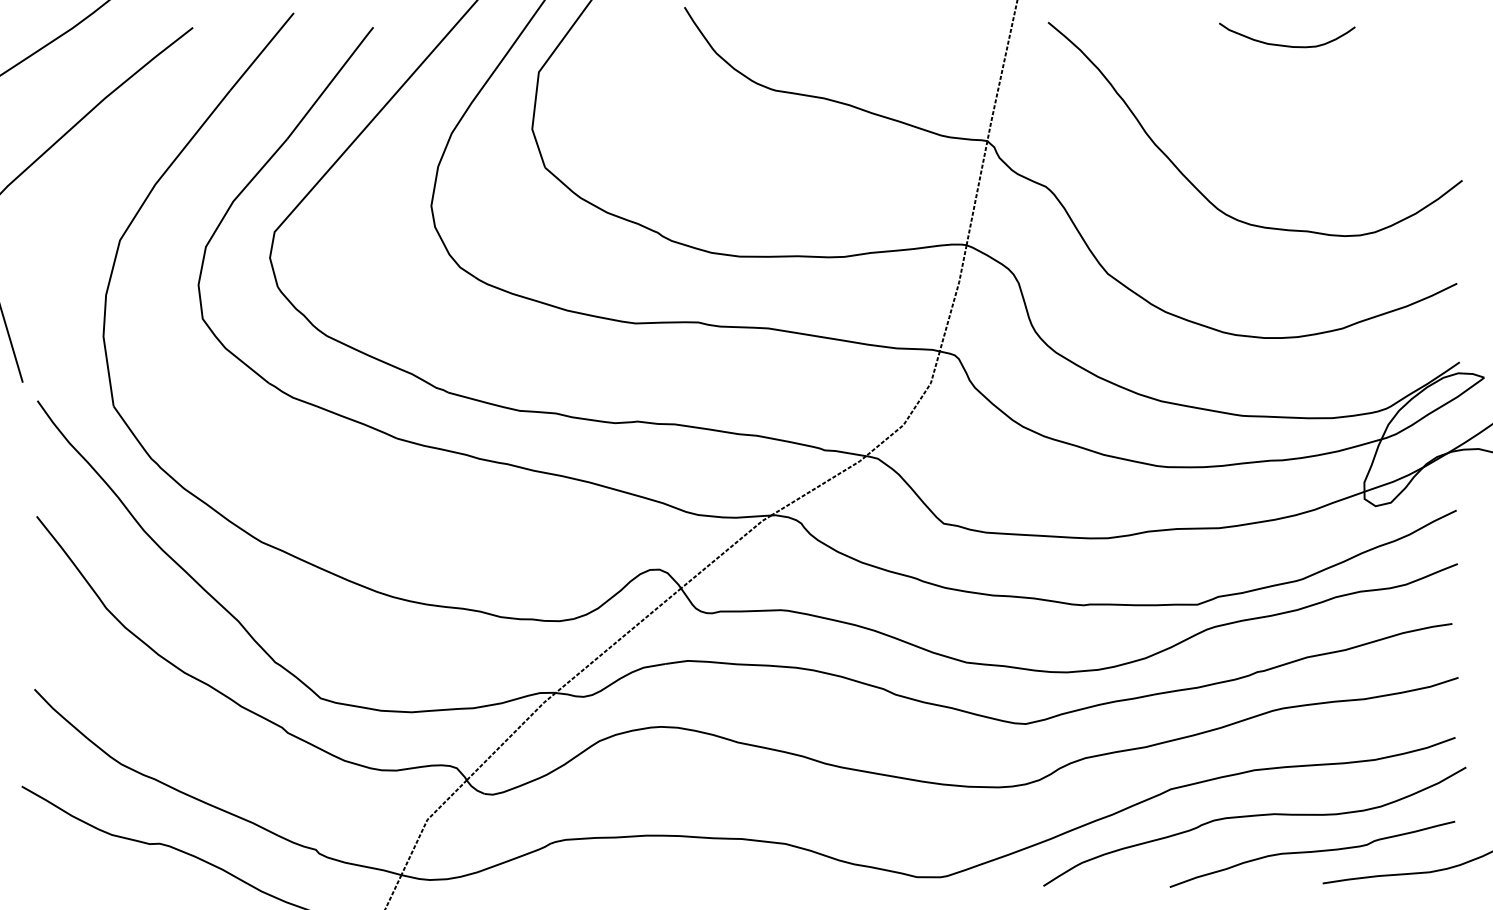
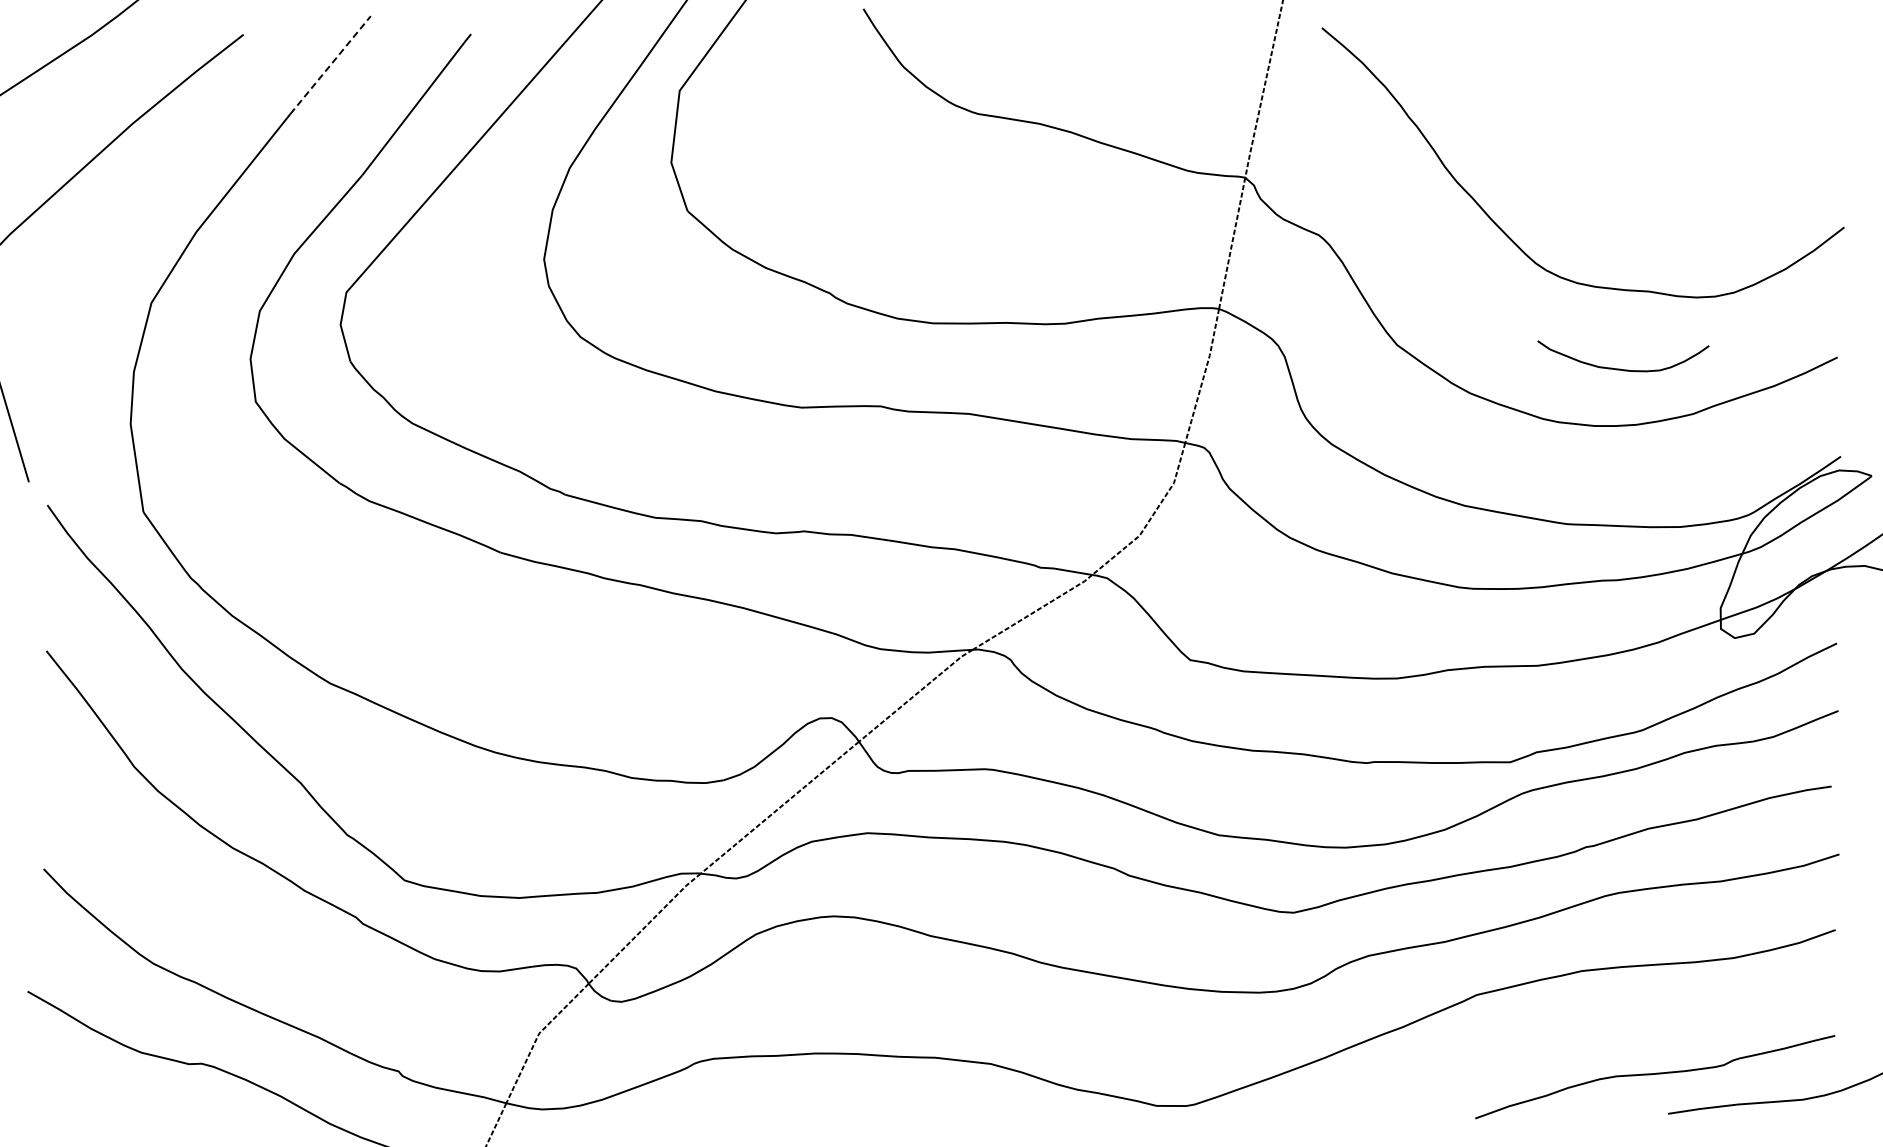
curve: (1284, 45) -> (1620, 368), moved
line: (261, 52) -> (330, 65), solid -> dashed
curve: (1254, 816) -> (1582, 1029), removed

